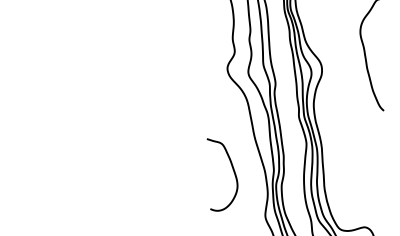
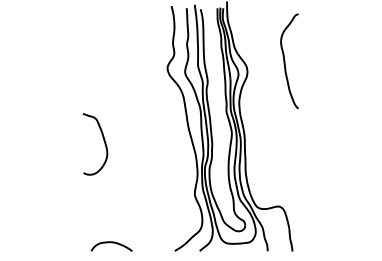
curve: (232, 170) -> (103, 141), moved

